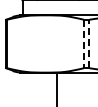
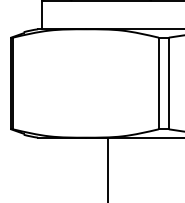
line: (89, 43) -> (169, 82), dashed -> solid
line: (83, 44) -> (157, 84), dashed -> solid

